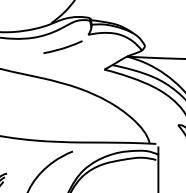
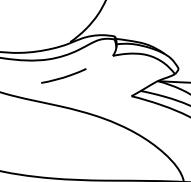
curve: (62, 47) -> (63, 76), moved

